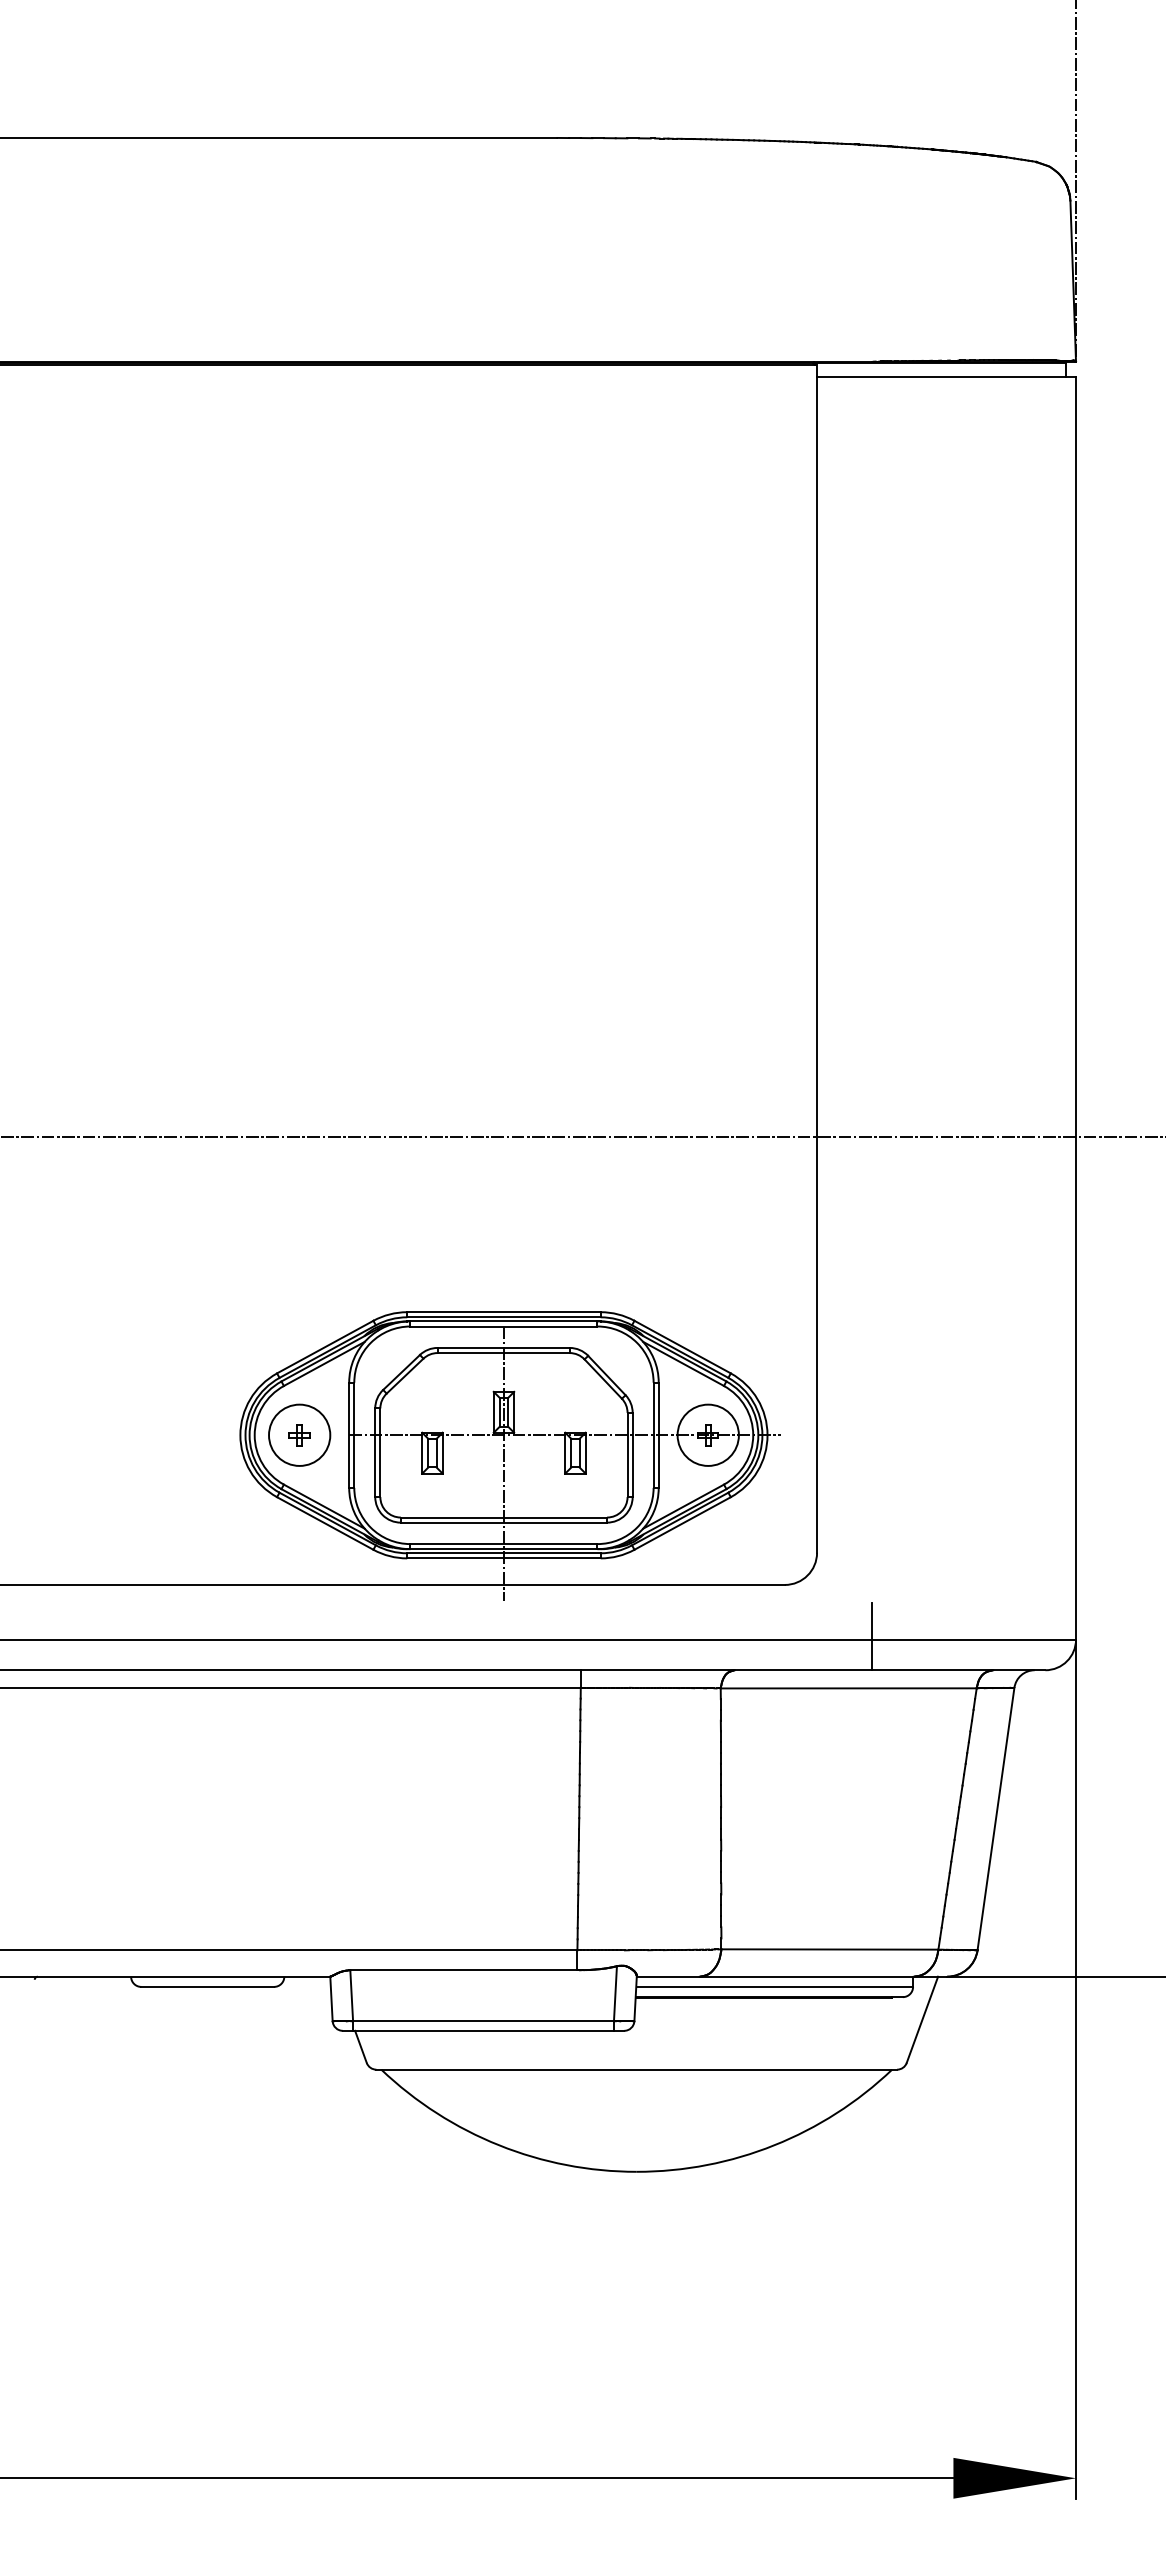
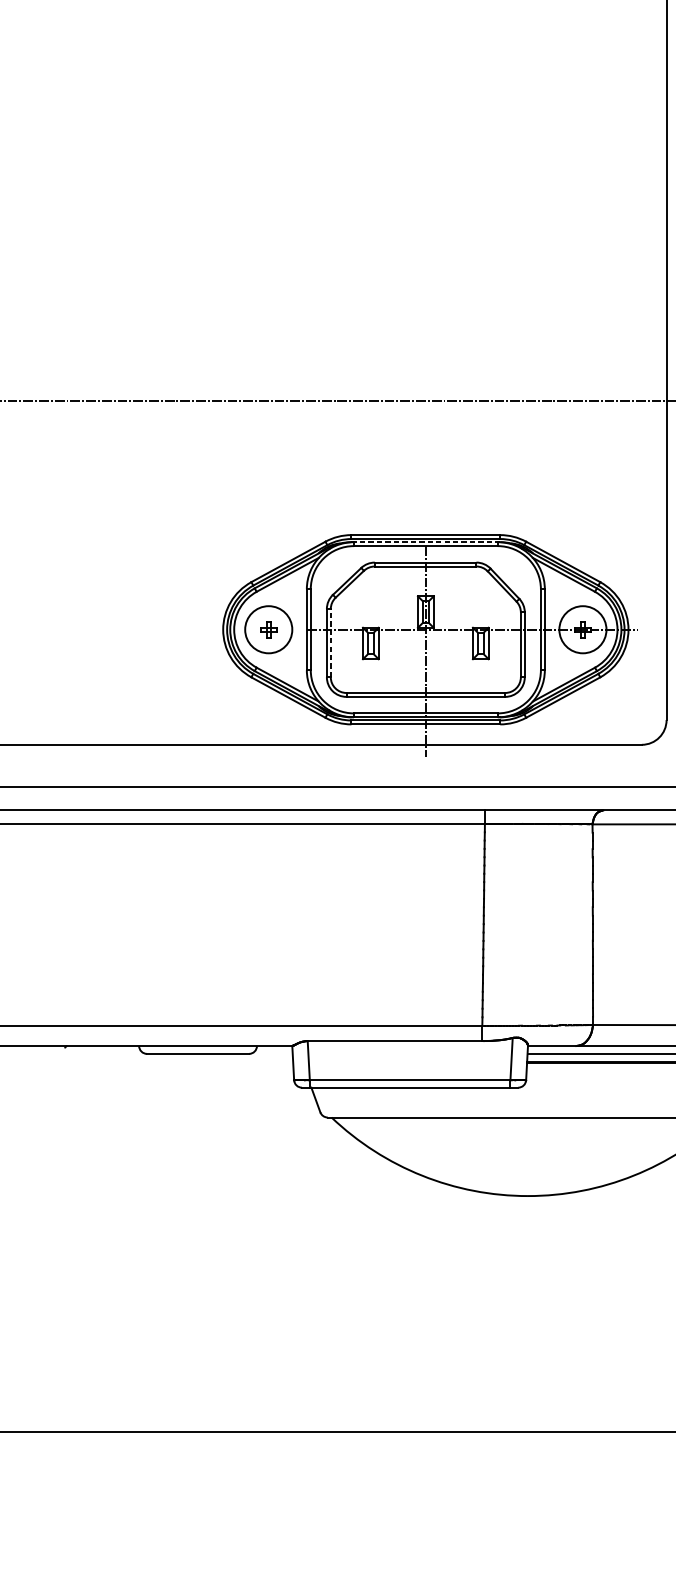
line: (503, 1321) -> (425, 542), solid -> dashed
line: (380, 1452) -> (330, 642), solid -> dashed

